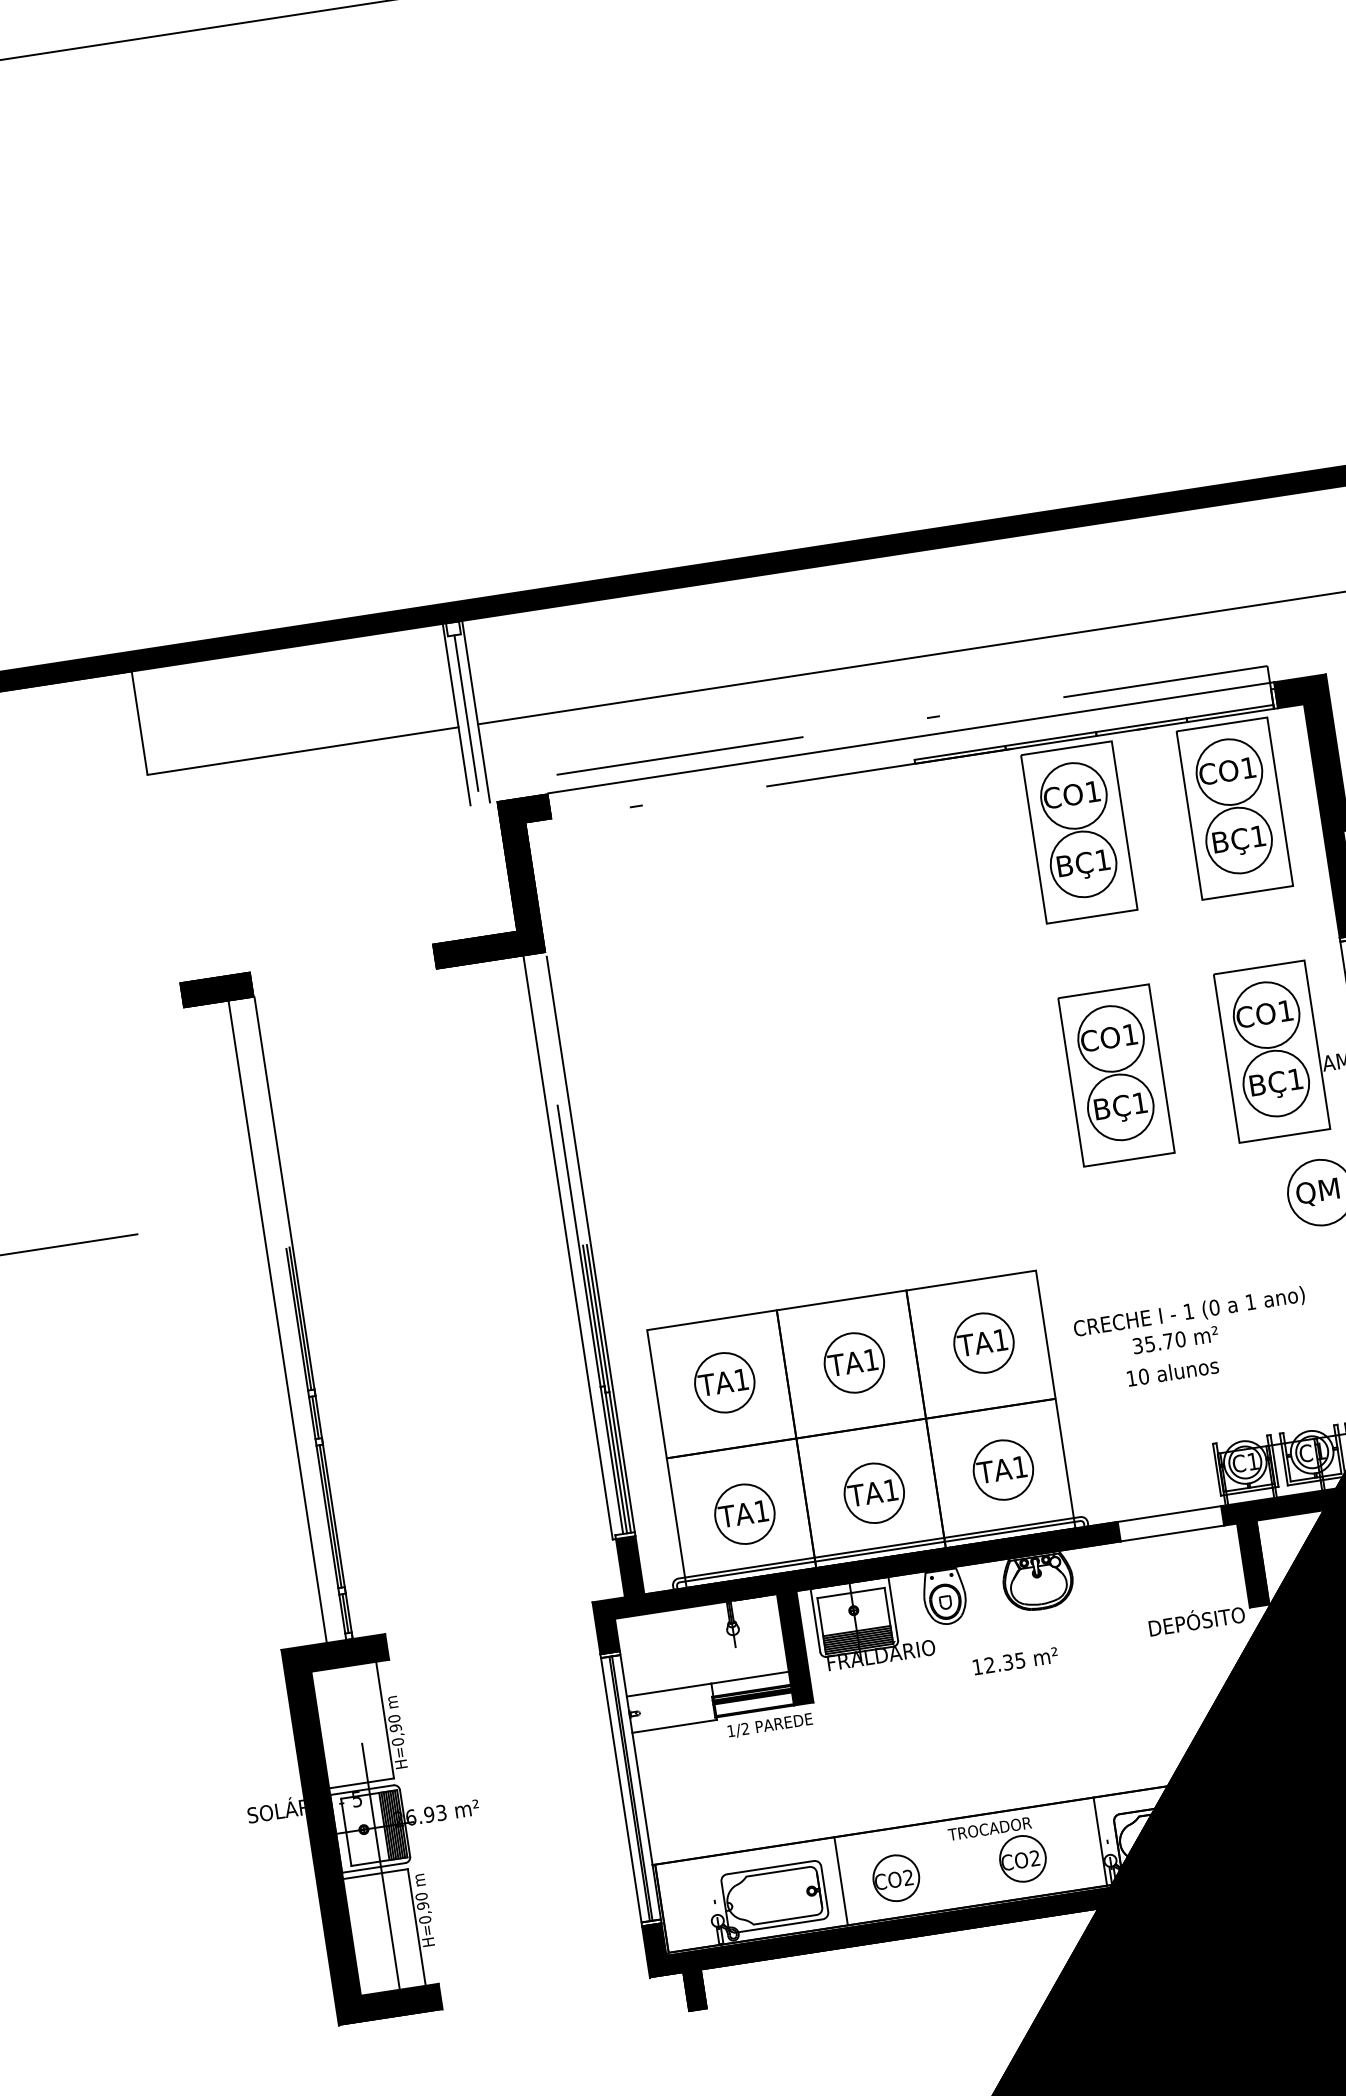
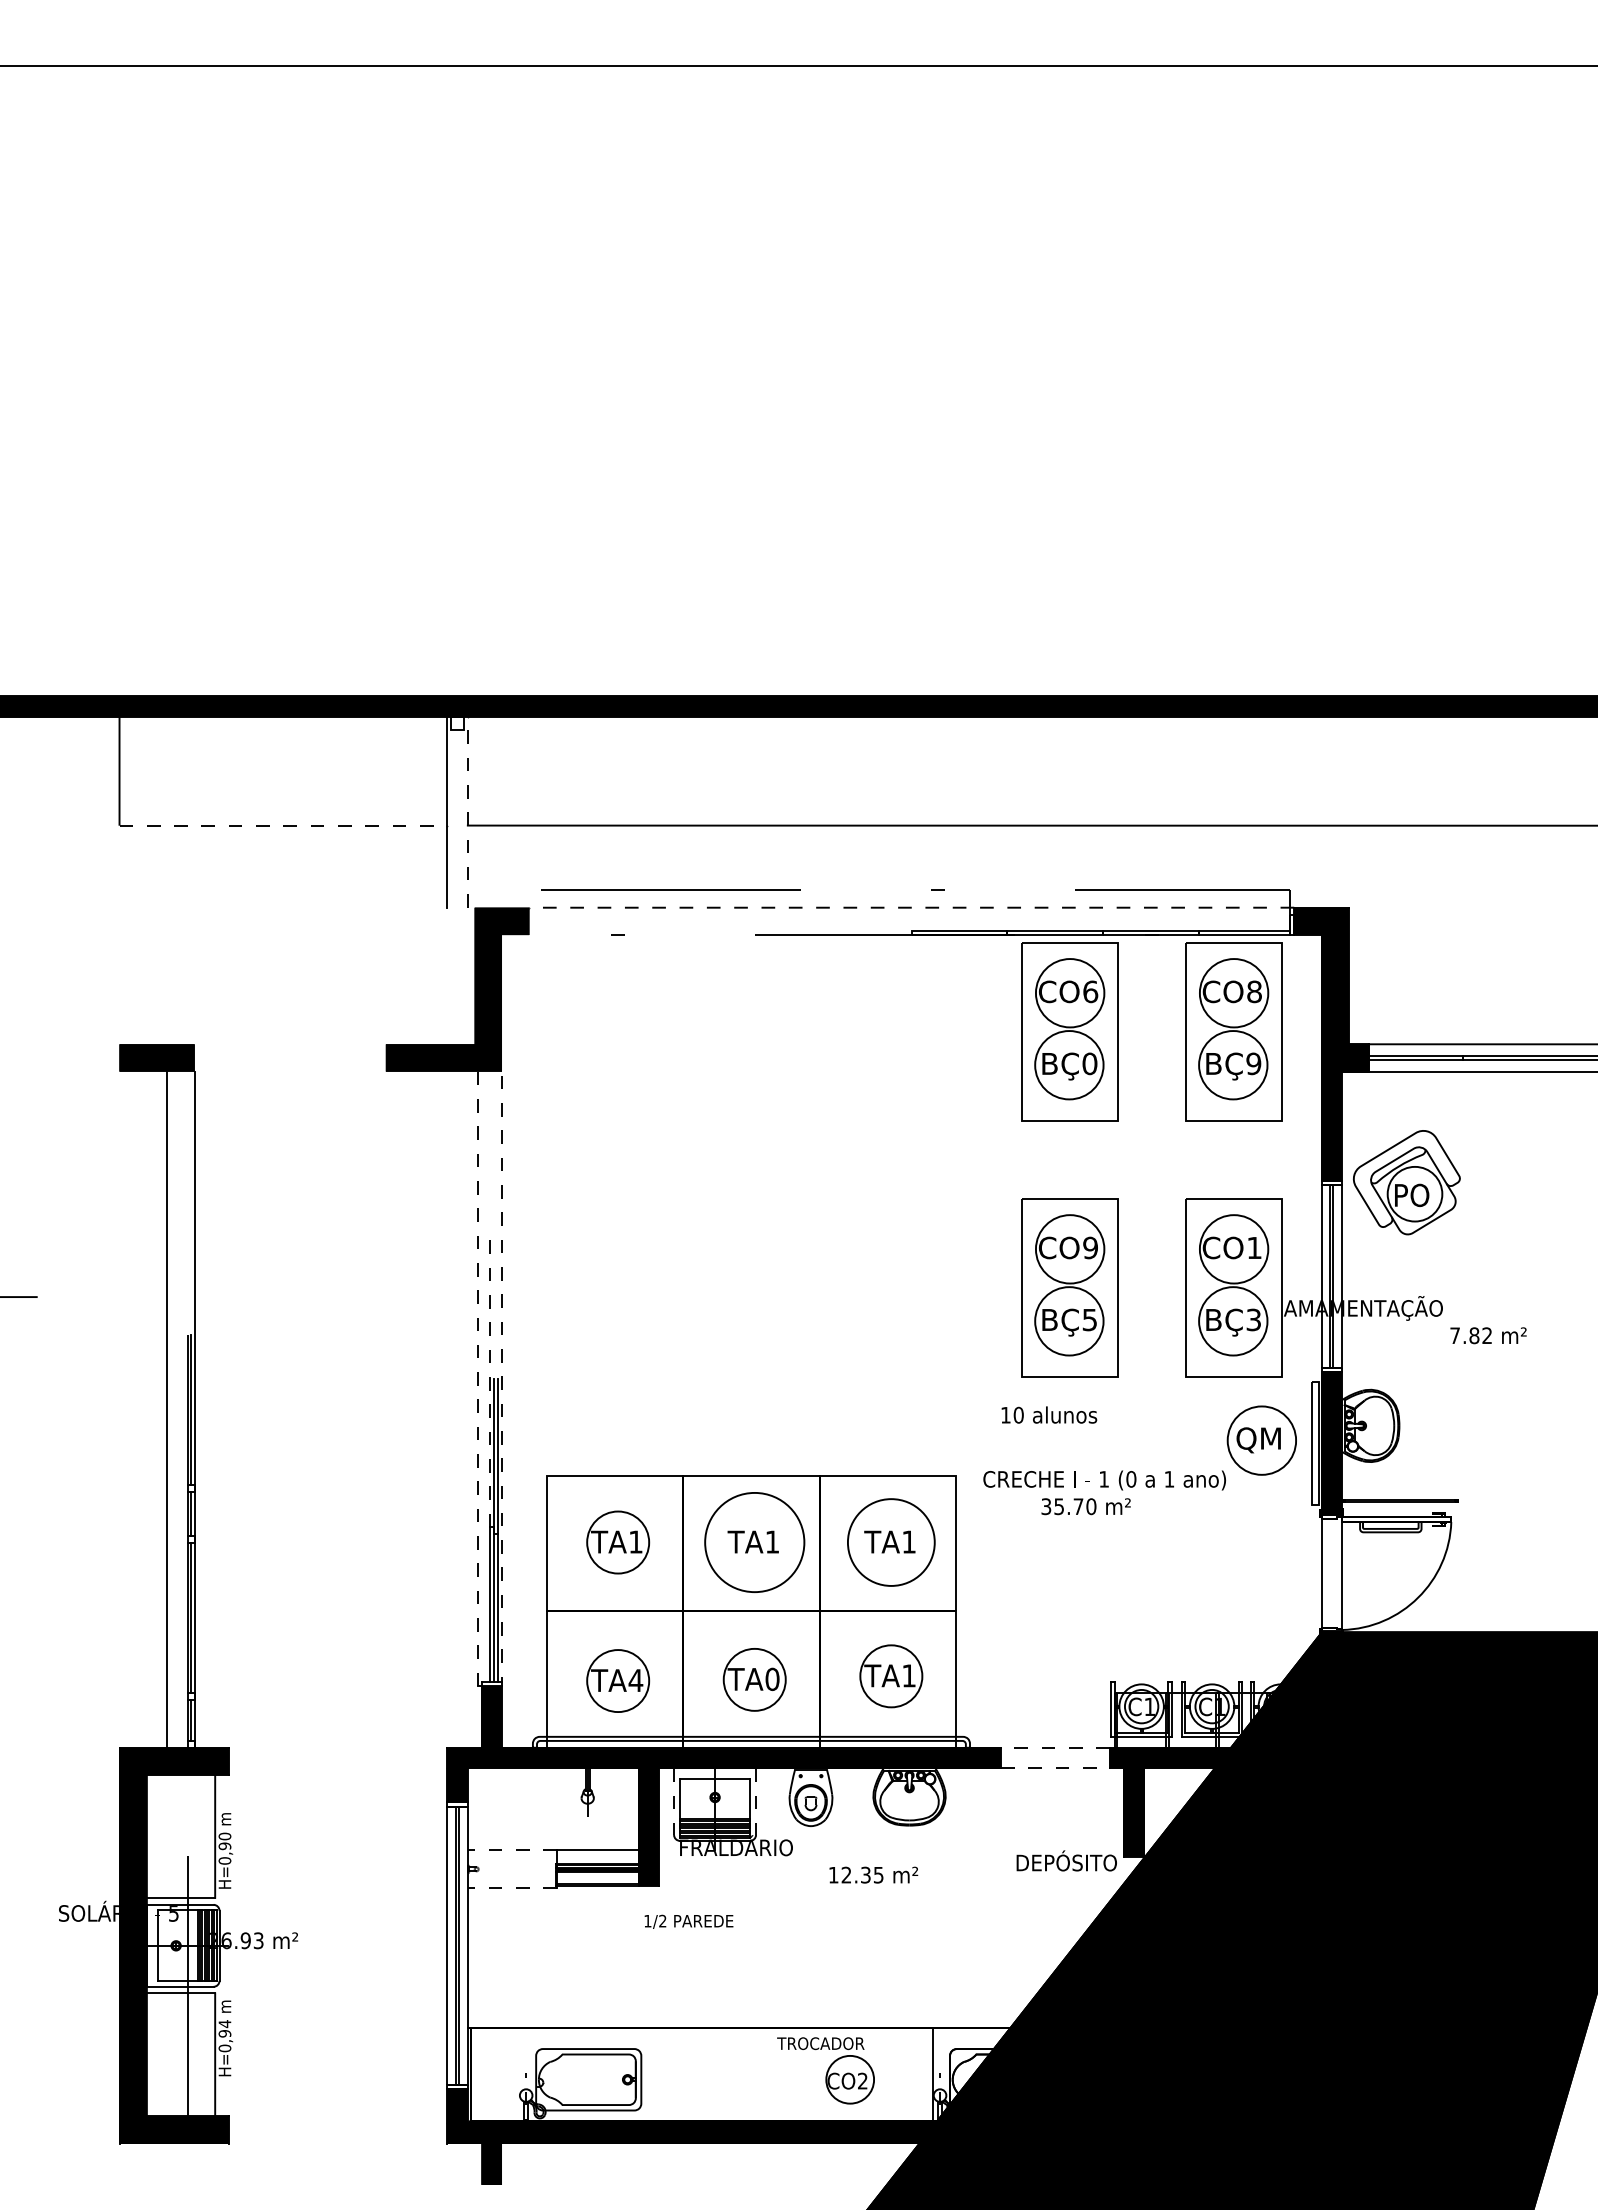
line: (475, 711) -> (467, 812), solid -> dashed
line: (466, 713) -> (457, 812), removed
line: (910, 737) -> (911, 907), solid -> dashed
line: (303, 751) -> (283, 825), solid -> dashed
text: (1248, 767) -> (1254, 991), CO1 -> CO8
text: (1092, 791) -> (1090, 991), CO1 -> CO6
text: (1258, 836) -> (1253, 1063), BÇ1 -> BÇ9
text: (1102, 859) -> (1089, 1063), BÇ1 -> BÇ0
text: (1130, 1034) -> (1090, 1247), CO1 -> CO9
text: (1295, 1078) -> (1253, 1319), BÇ1 -> BÇ3
text: (1139, 1103) -> (1089, 1320), BÇ1 -> BÇ5
line: (591, 1244) -> (502, 1379), solid -> dashed
line: (578, 1245) -> (489, 1378), solid -> dashed
line: (568, 1248) -> (478, 1379), solid -> dashed
text: (1190, 1324) -> (1104, 1492), moved
circle: (984, 1343) -> (891, 1542), size x1.4
circle: (854, 1362) -> (754, 1542), size x1.6
text: (1172, 1371) -> (1049, 1414), moved
text: (891, 1490) -> (772, 1679), TA1 -> TA0
text: (761, 1511) -> (635, 1680), TA1 -> TA4
line: (1168, 1513) -> (1054, 1747), solid -> dashed
line: (1172, 1533) -> (1055, 1768), solid -> dashed
line: (893, 1609) -> (756, 1802), solid -> dashed
line: (815, 1621) -> (674, 1802), solid -> dashed
line: (669, 1690) -> (512, 1850), solid -> dashed
text: (769, 1725) -> (688, 1921), moved
line: (674, 1726) -> (512, 1888), solid -> dashed
part: (896, 1878) -> (716, 2079), removed
line: (841, 1880) -> (659, 2073), removed
text: (421, 1897) -> (224, 2024), H=0,90 -> H=0,94

